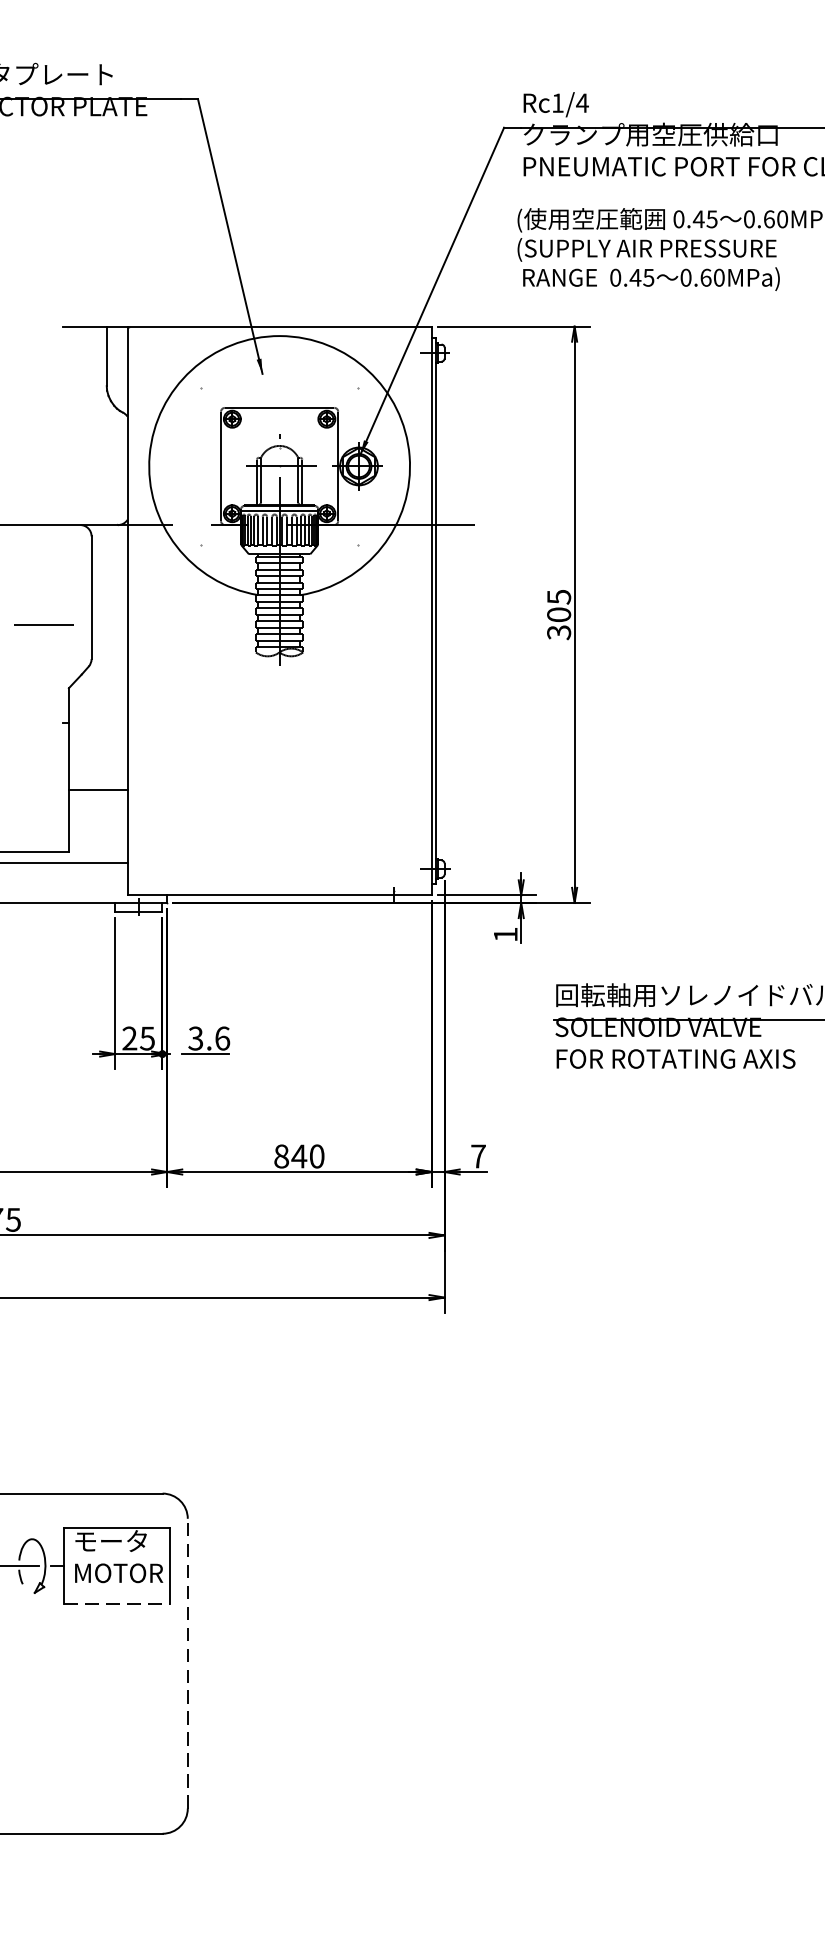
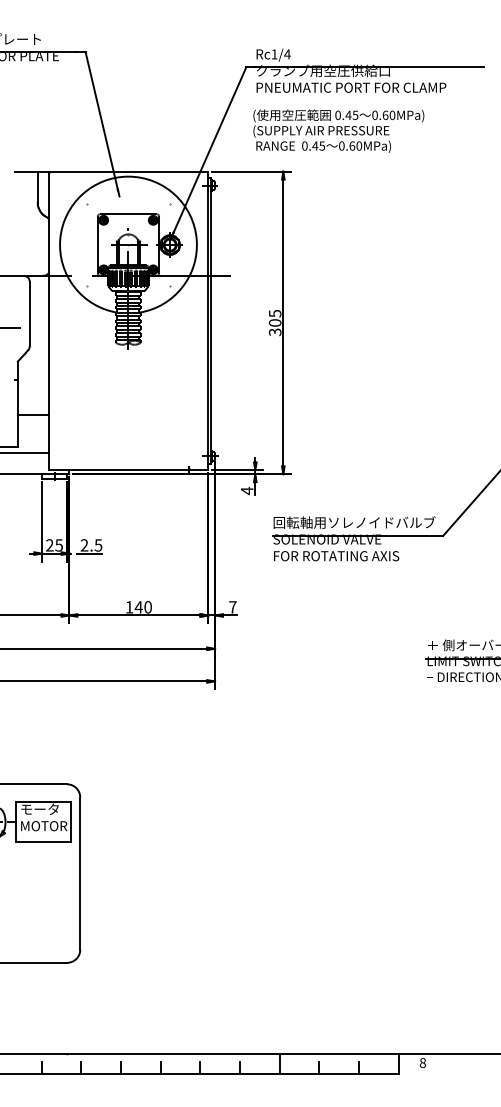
text: (506, 933) -> (247, 490), 1 -> 4
text: (209, 1038) -> (91, 545), 3.6 -> 2.5
text: (281, 1156) -> (129, 607), 840 -> 140
line: (117, 1604) -> (43, 842), dashed -> solid
line: (188, 1663) -> (80, 873), dashed -> solid

